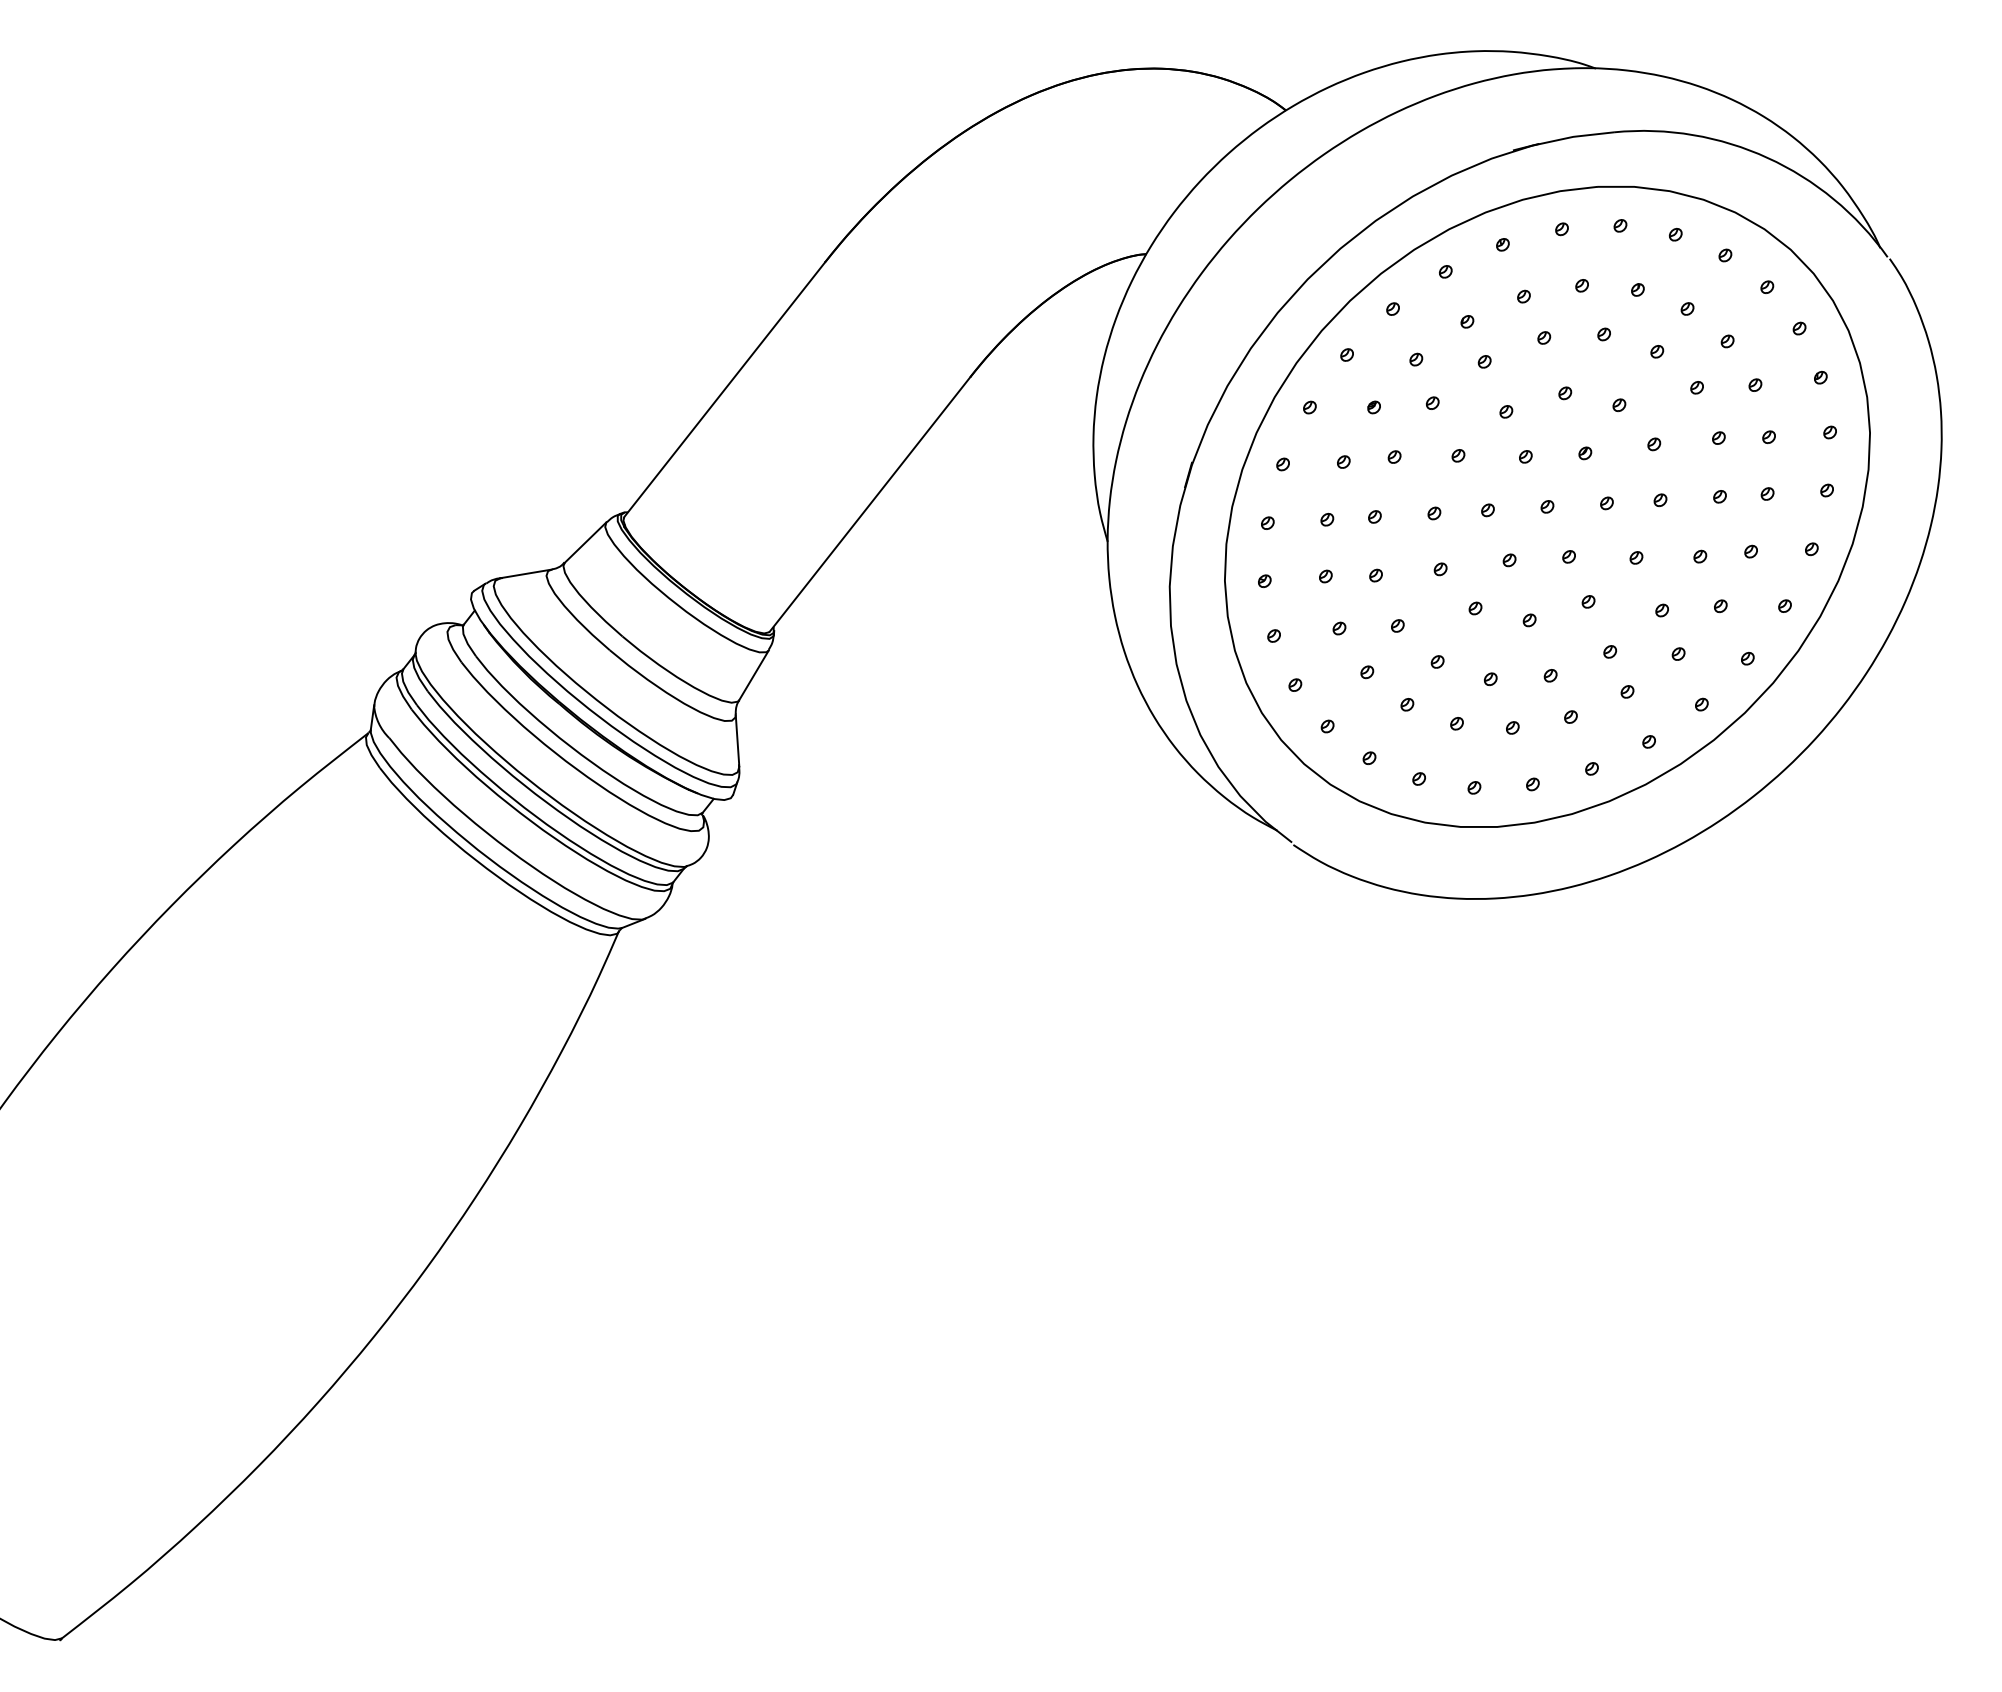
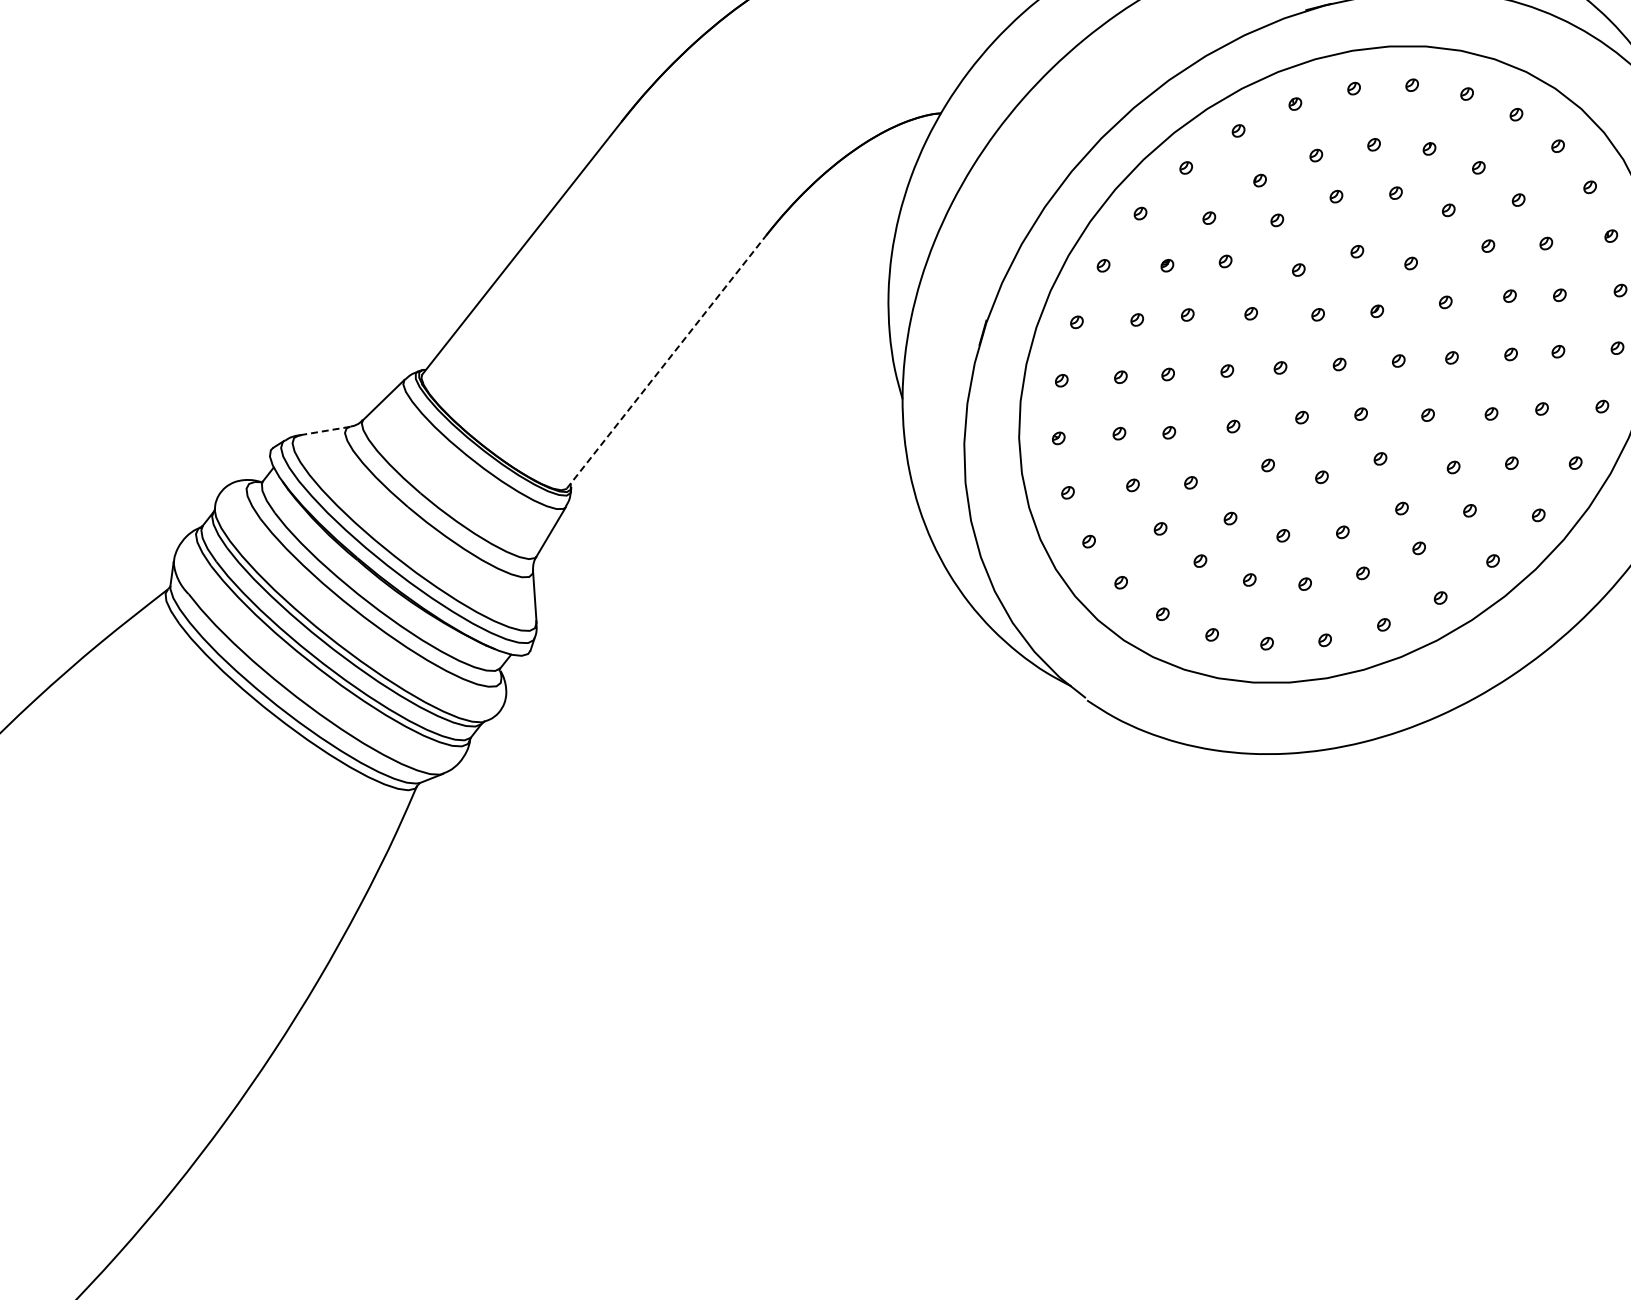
line: (870, 504) -> (666, 362), solid -> dashed
line: (525, 573) -> (324, 430), solid -> dashed

